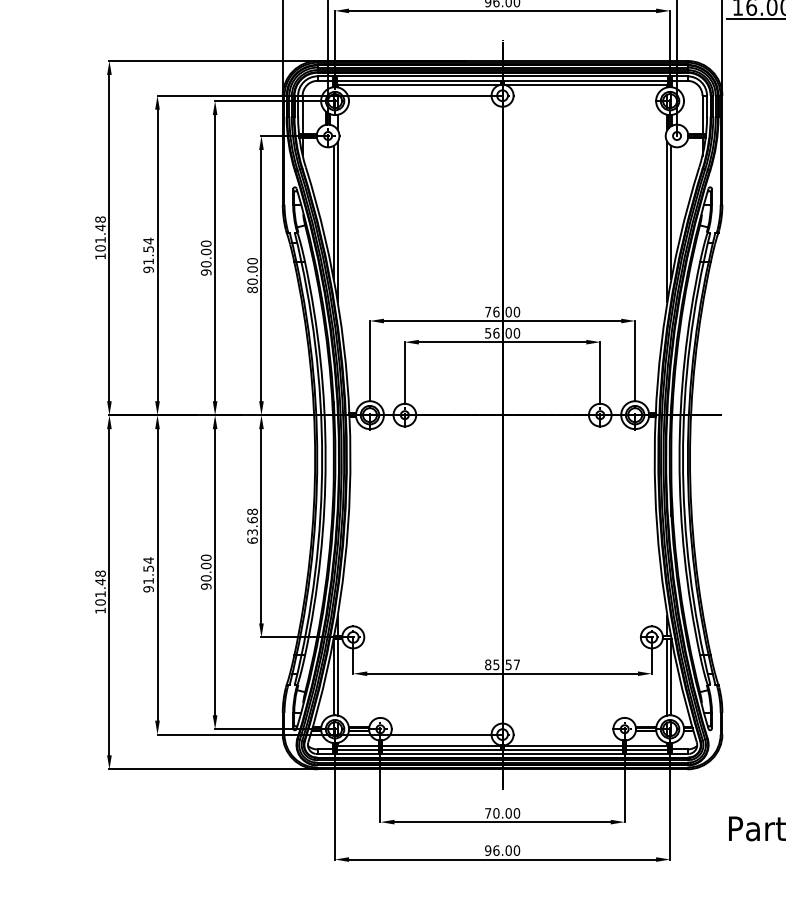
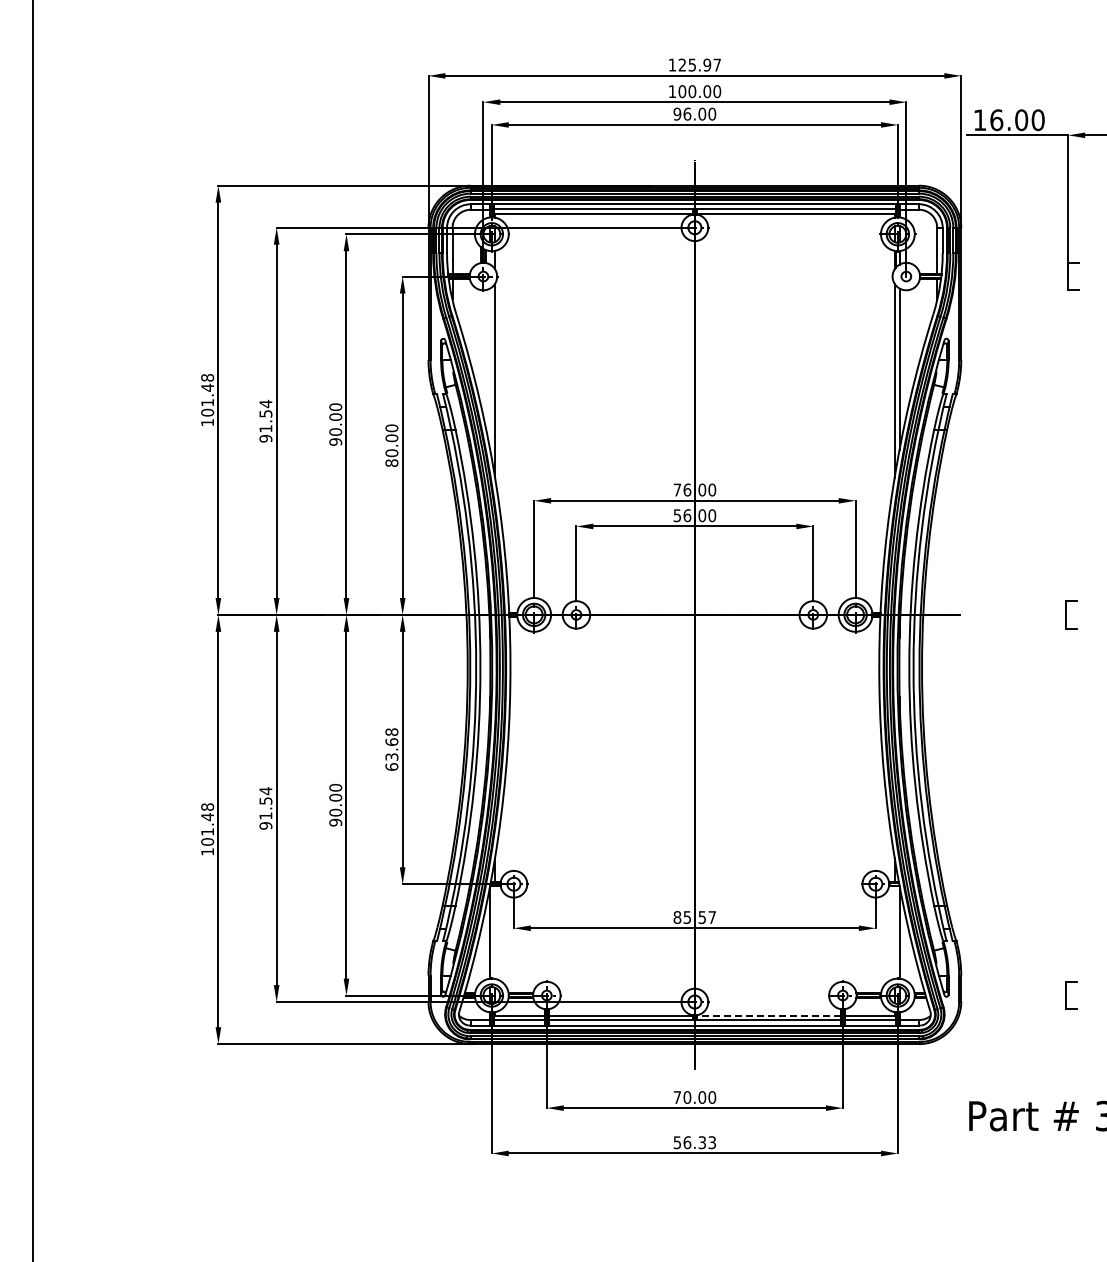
line: (333, 211) -> (490, 368), removed
line: (338, 677) -> (495, 932), removed
line: (667, 677) -> (894, 932), removed
line: (563, 745) -> (768, 1015), solid -> dashed
text: (502, 850) -> (694, 1142), 96.00 -> 56.33

